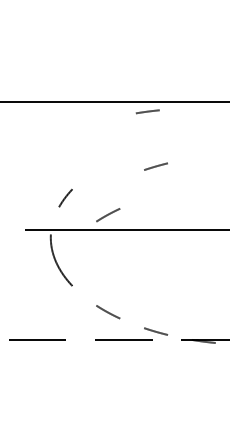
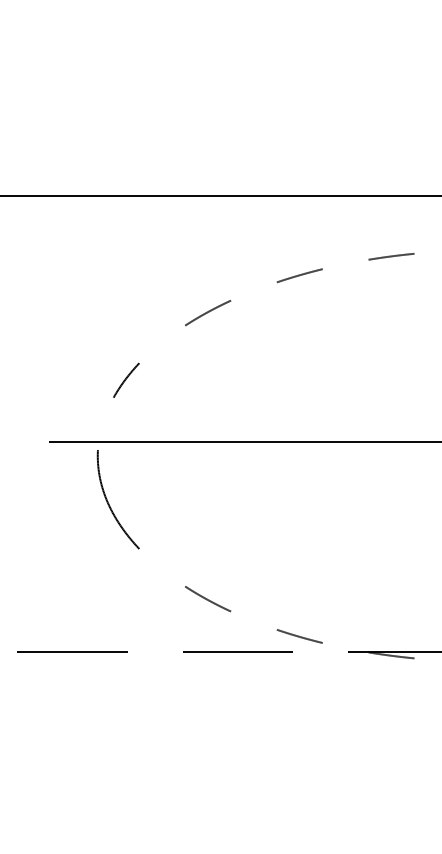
line: (147, 111) -> (390, 256), moved
line: (155, 166) -> (298, 275), moved
line: (108, 215) -> (208, 313), moved

